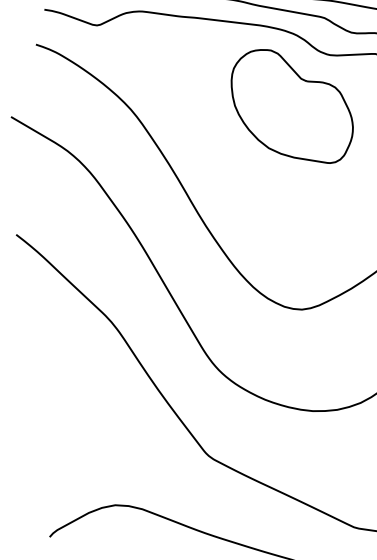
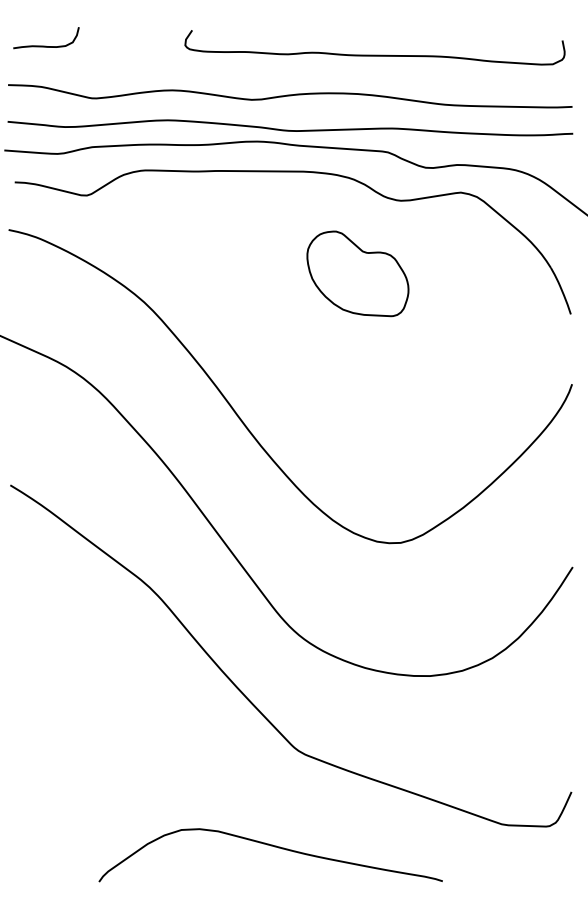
part: (291, 105) -> (357, 273), size x0.6

